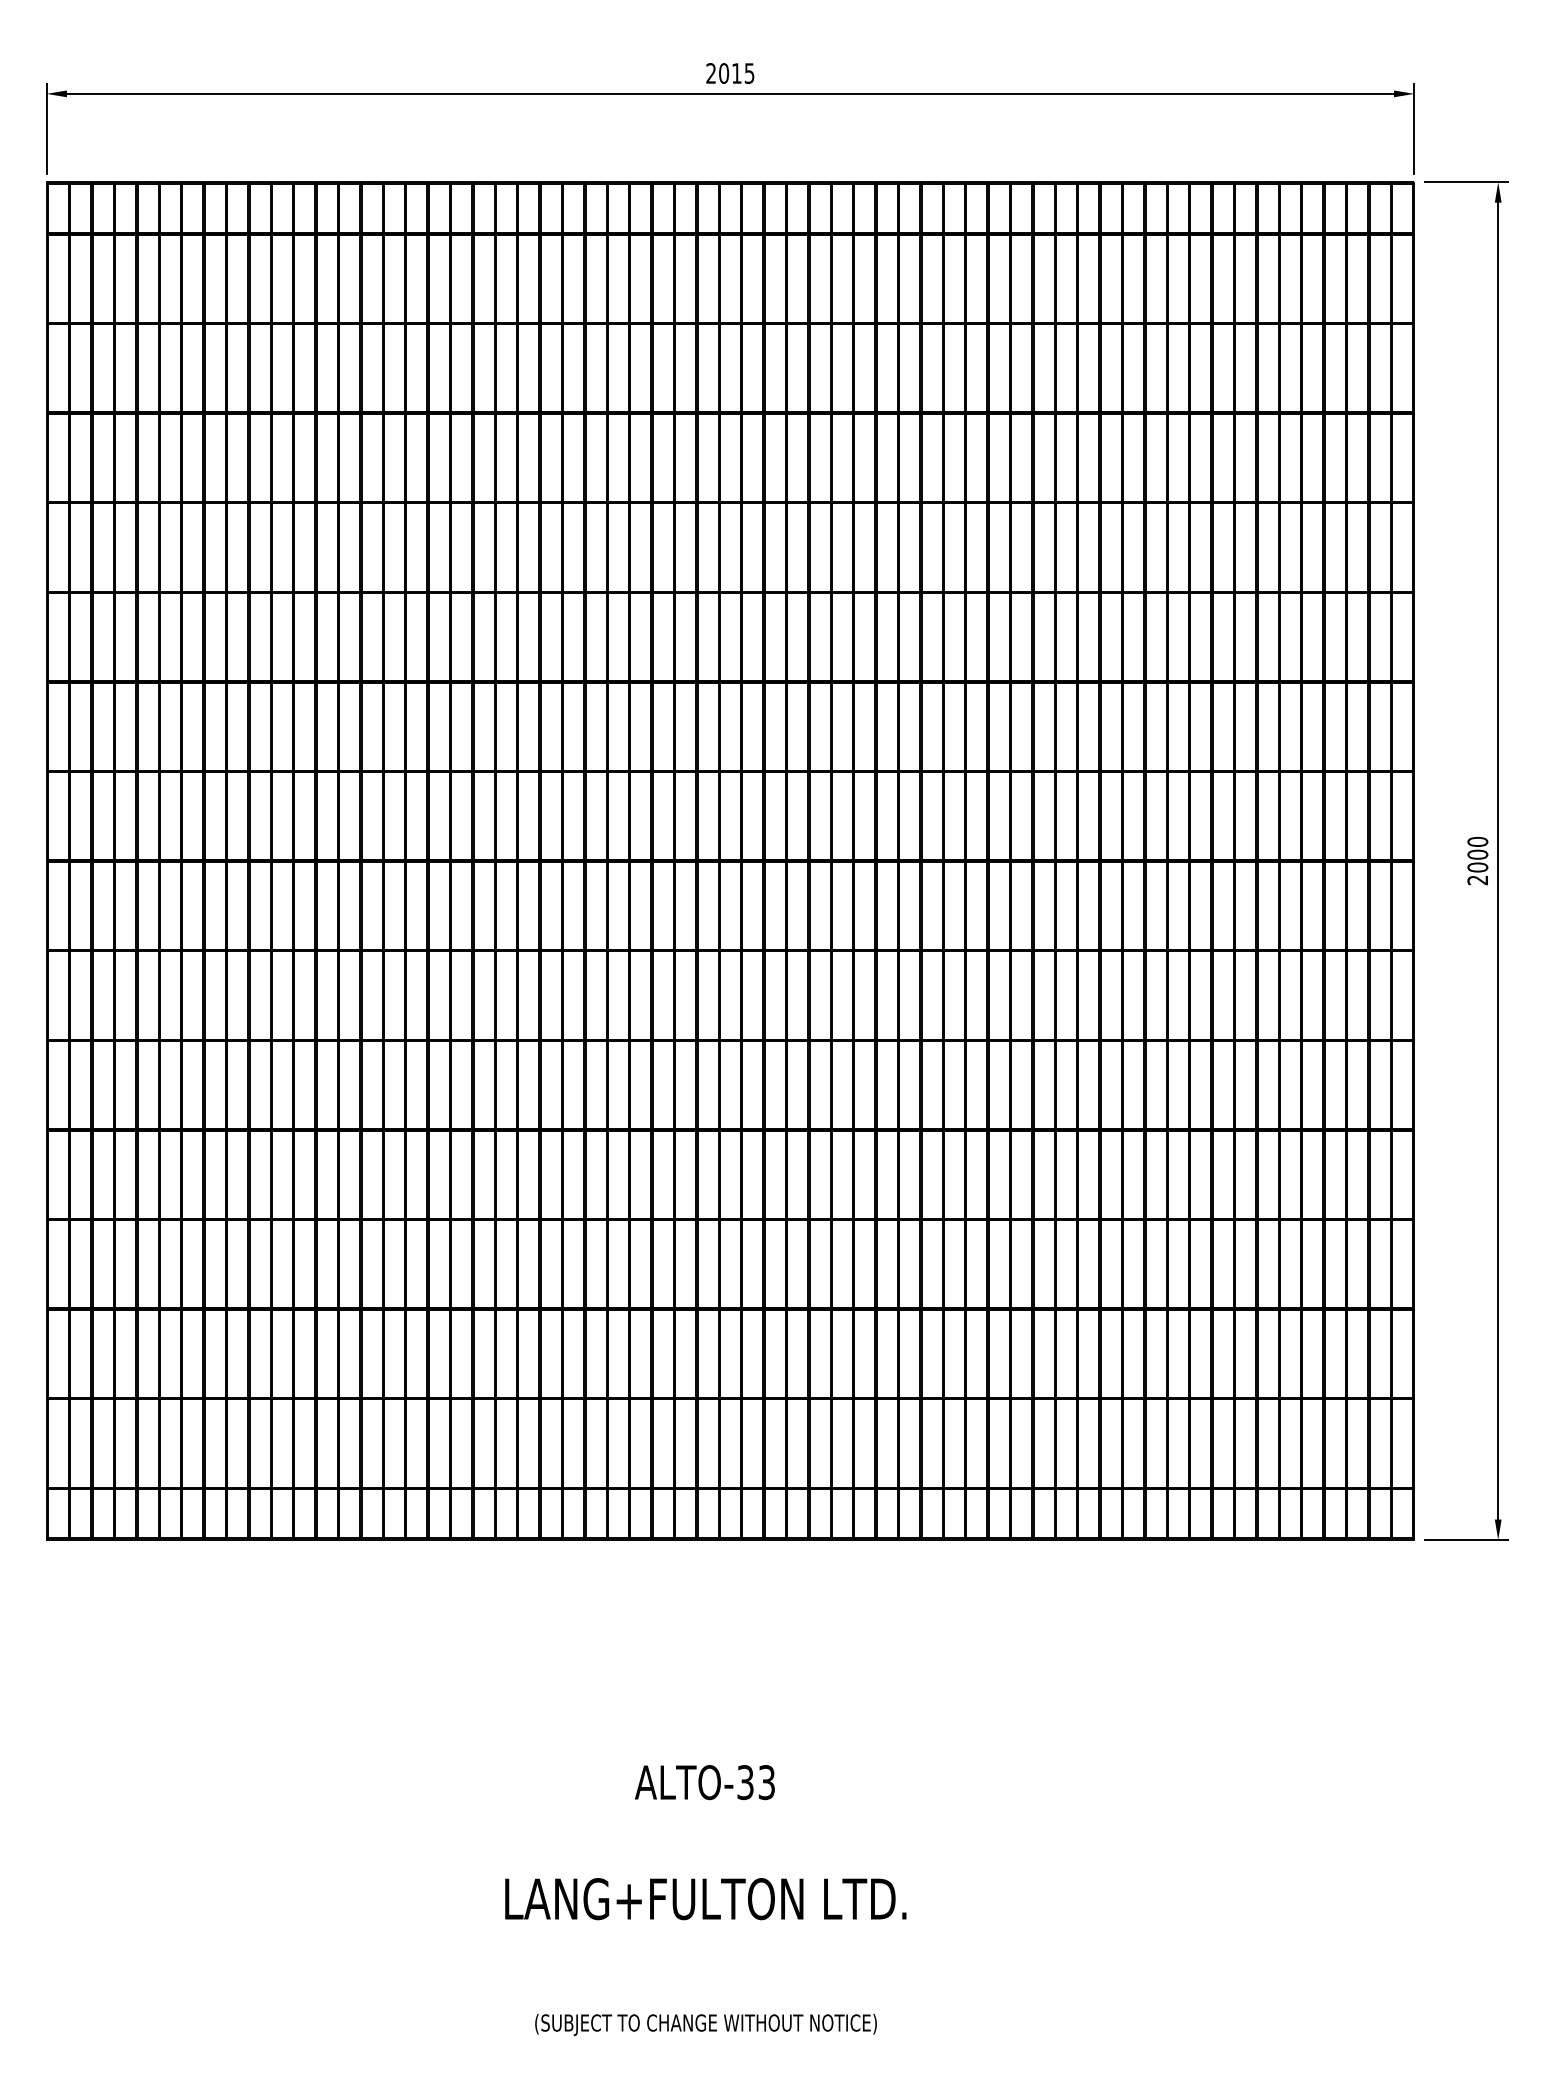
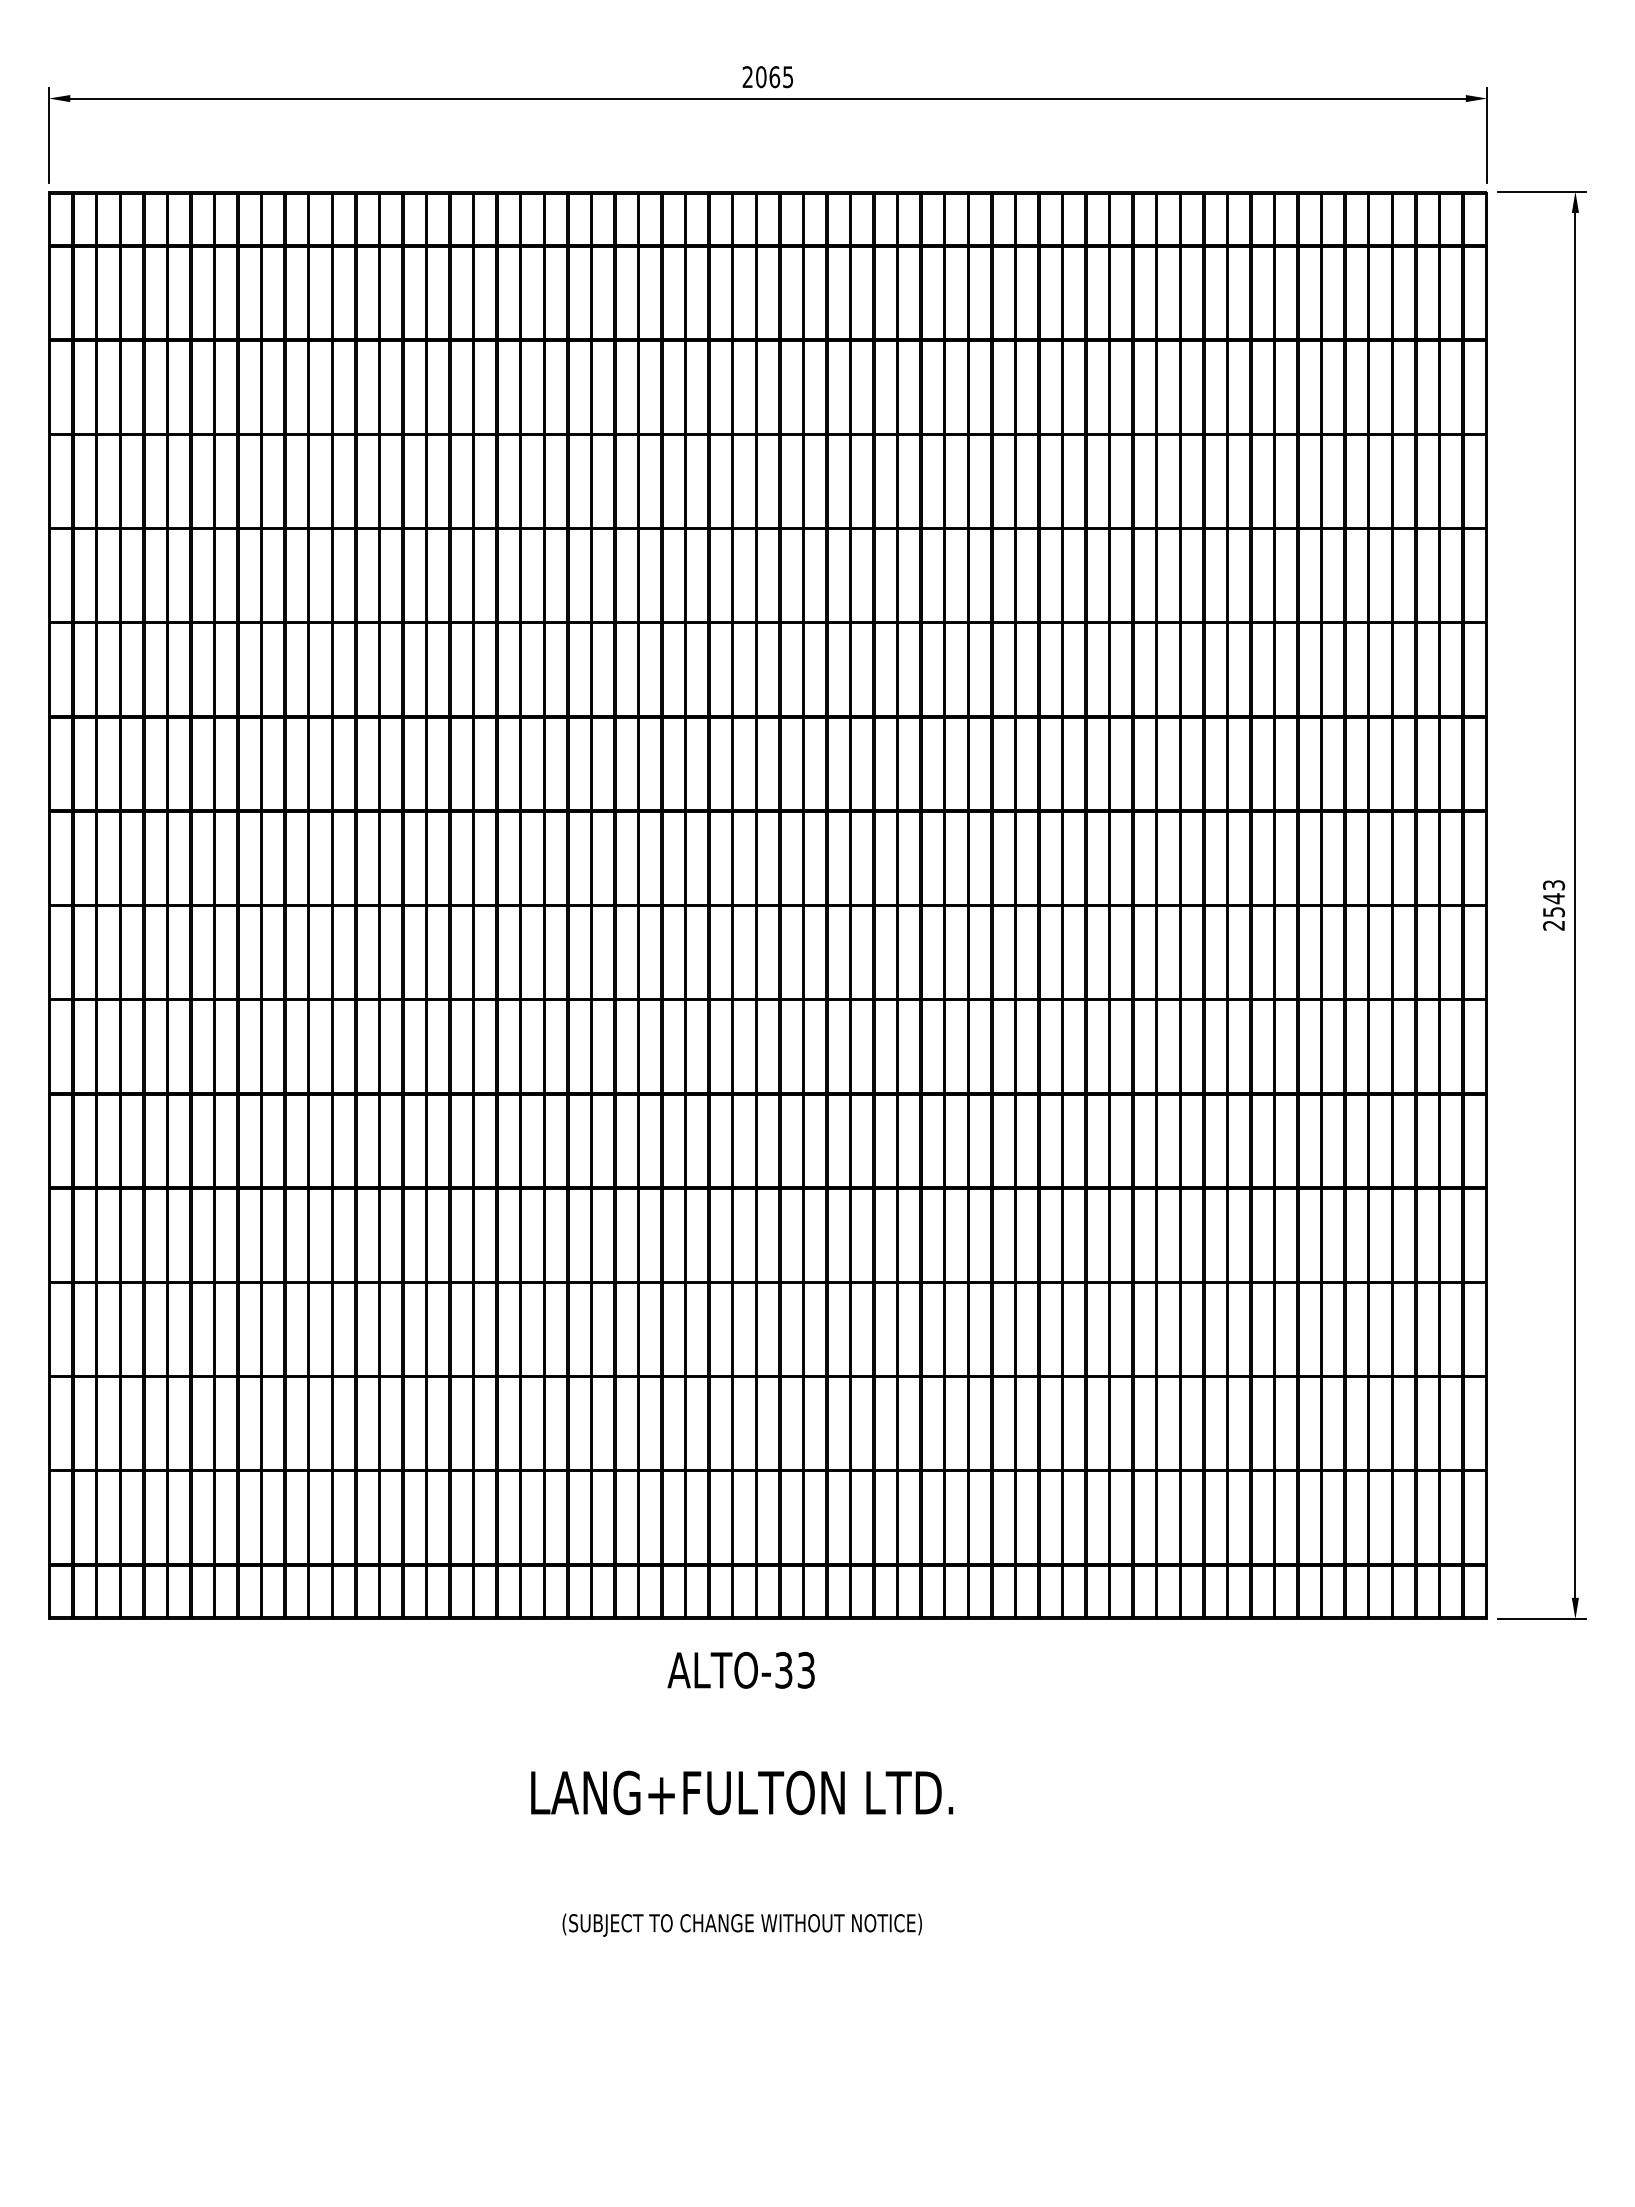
text: (736, 73) -> (774, 77), 2015 -> 2065
text: (1477, 854) -> (1553, 898), 2000 -> 2543
text: (705, 1900) -> (741, 1794), moved

